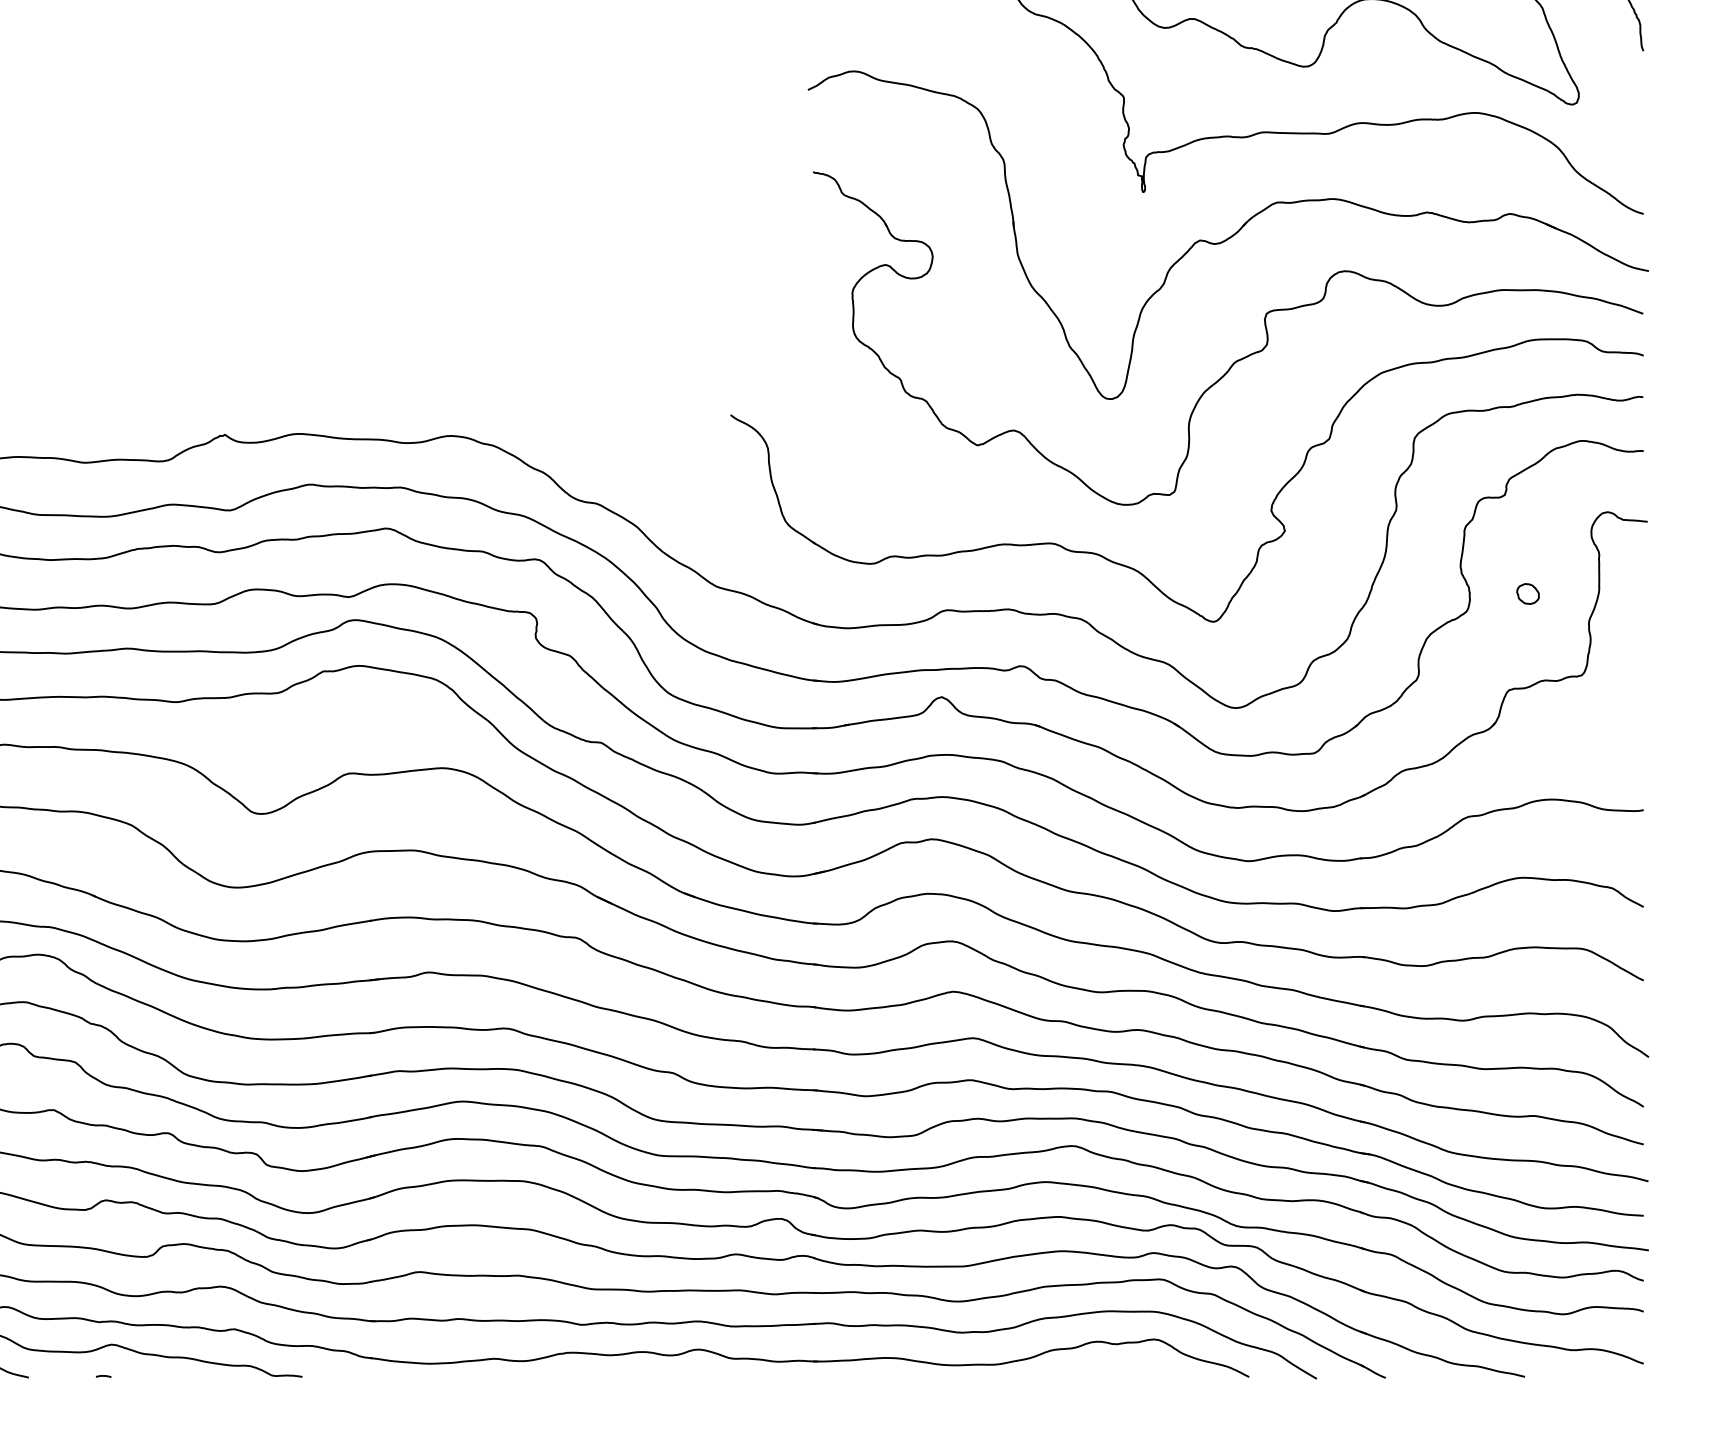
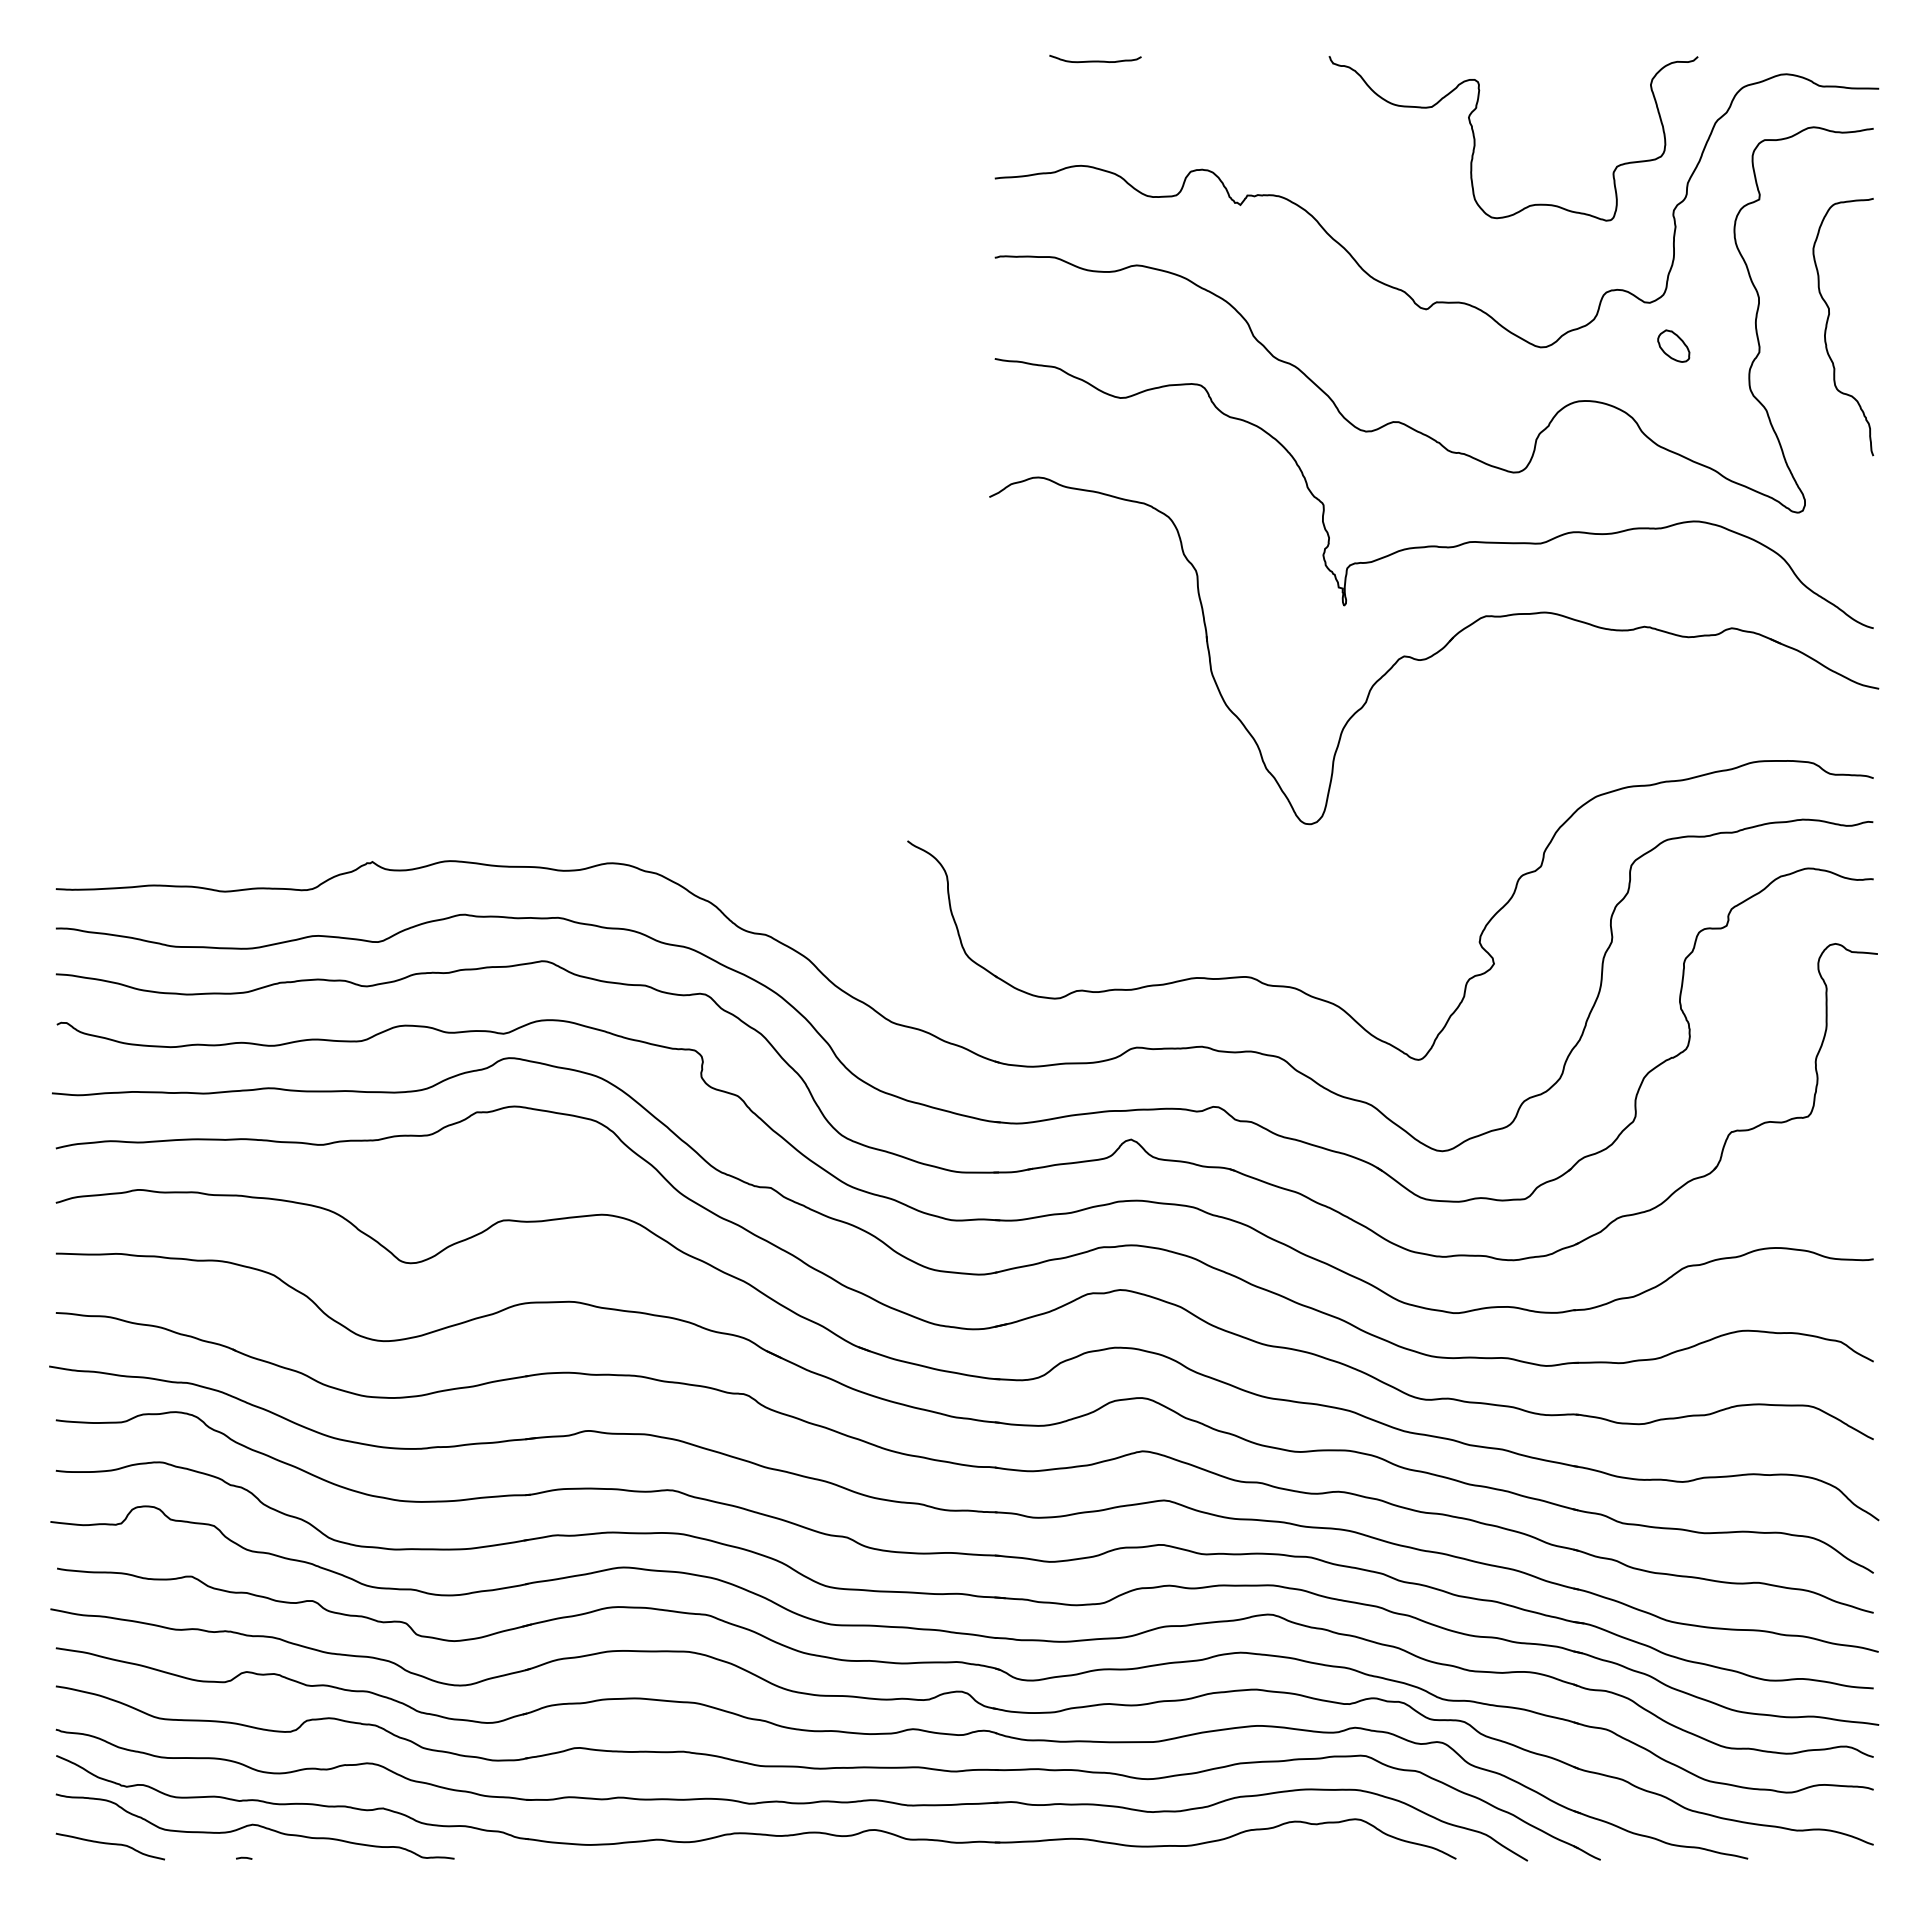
part: (1238, 359) -> (1444, 782), removed
part: (1528, 594) -> (1751, 1030), removed

